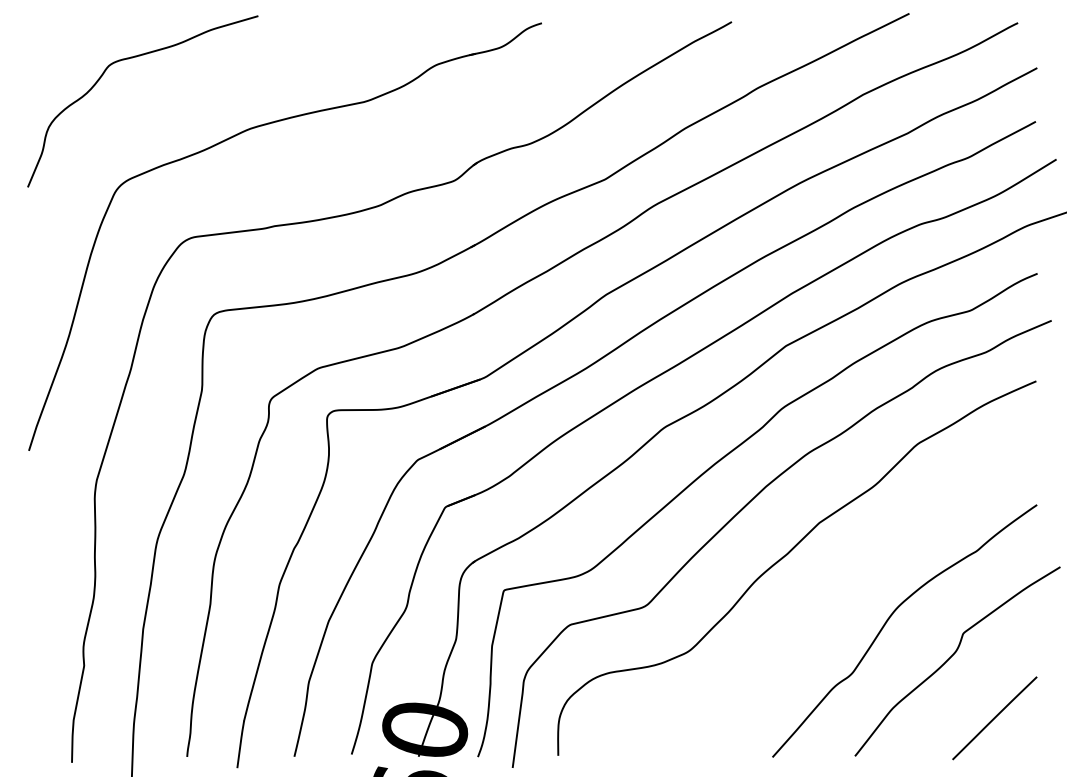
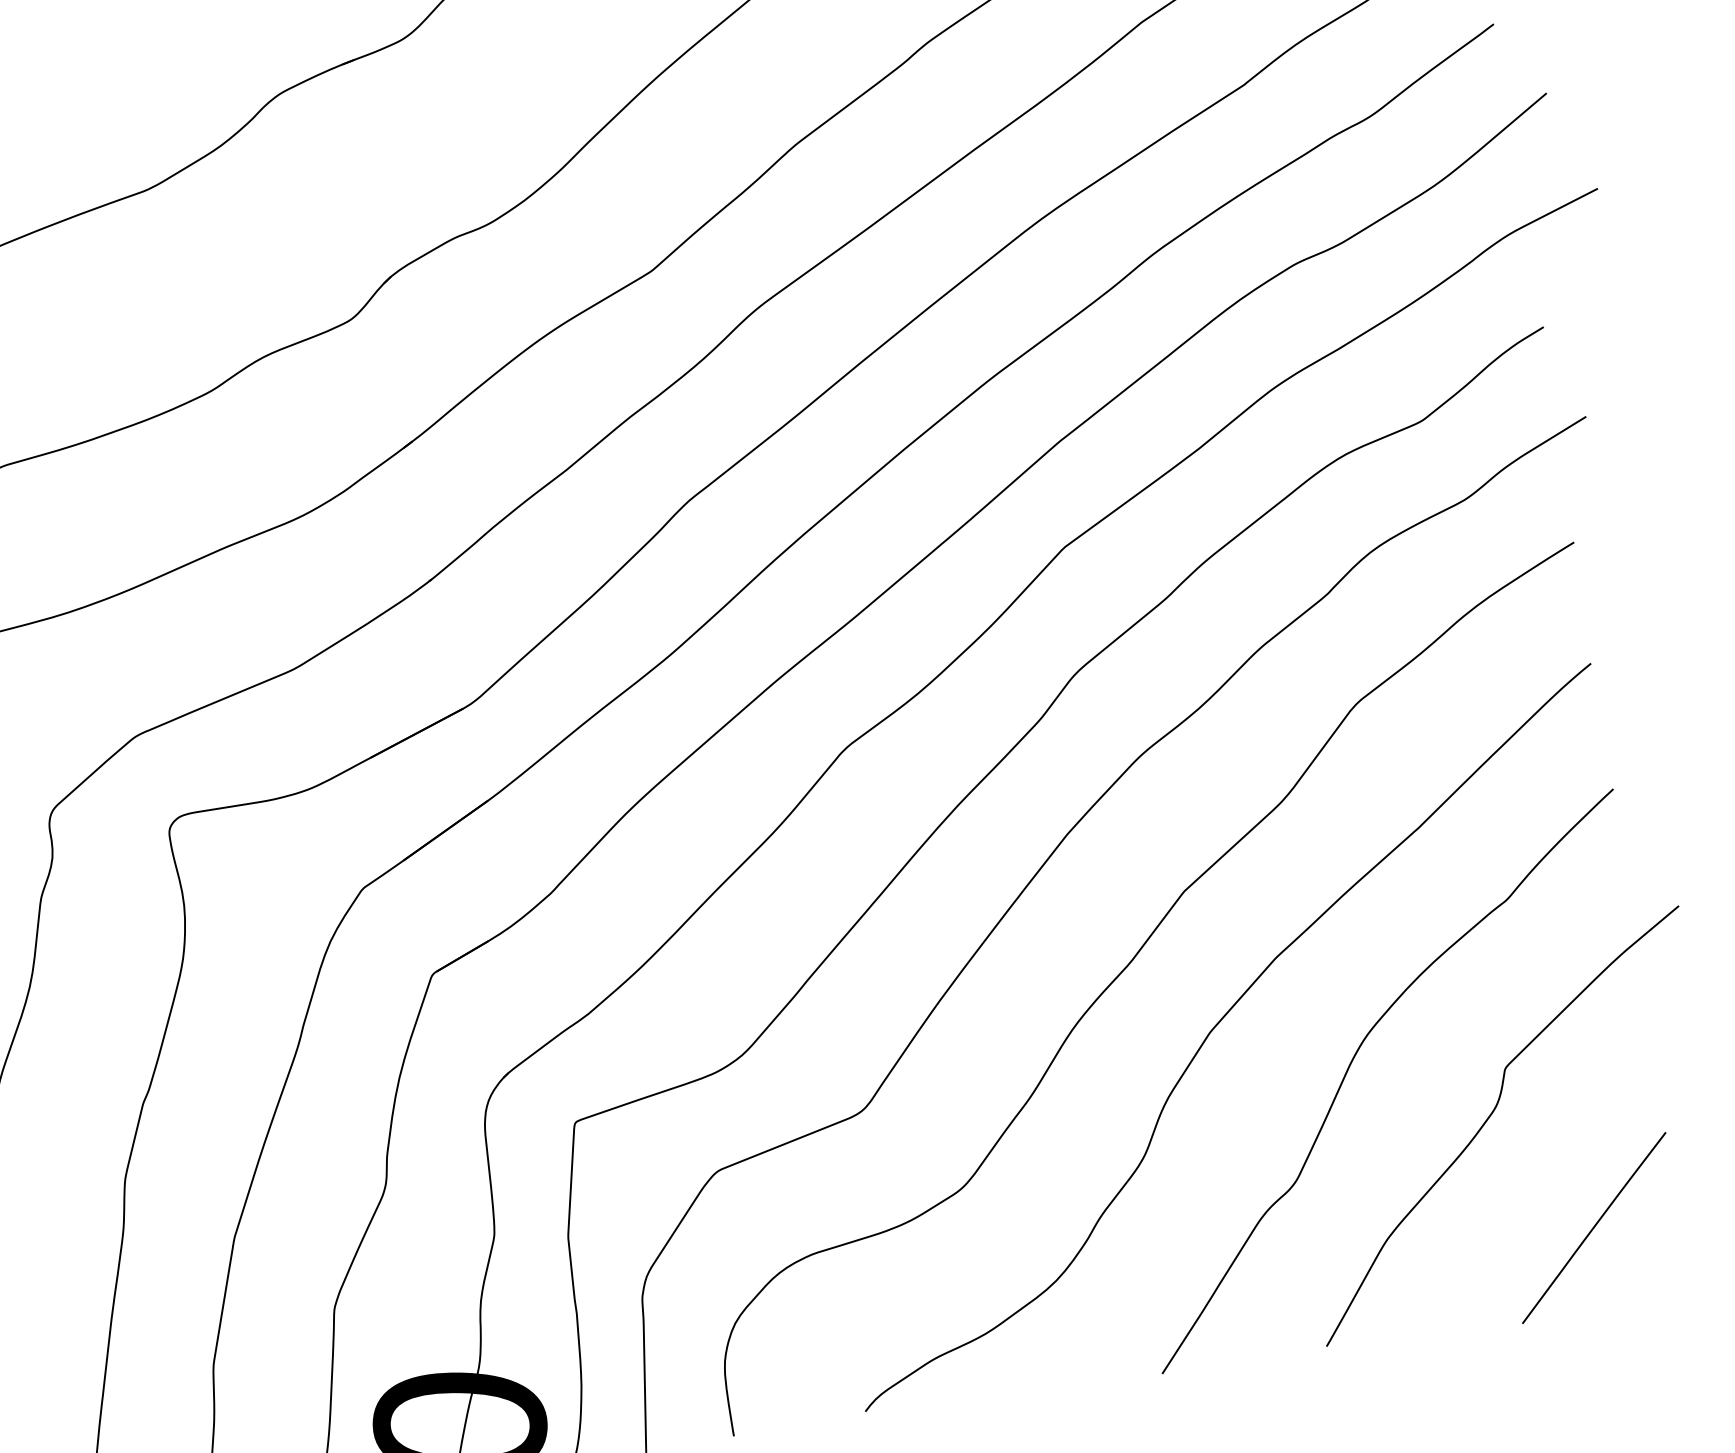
curve: (824, 592) -> (1215, 1028), added

